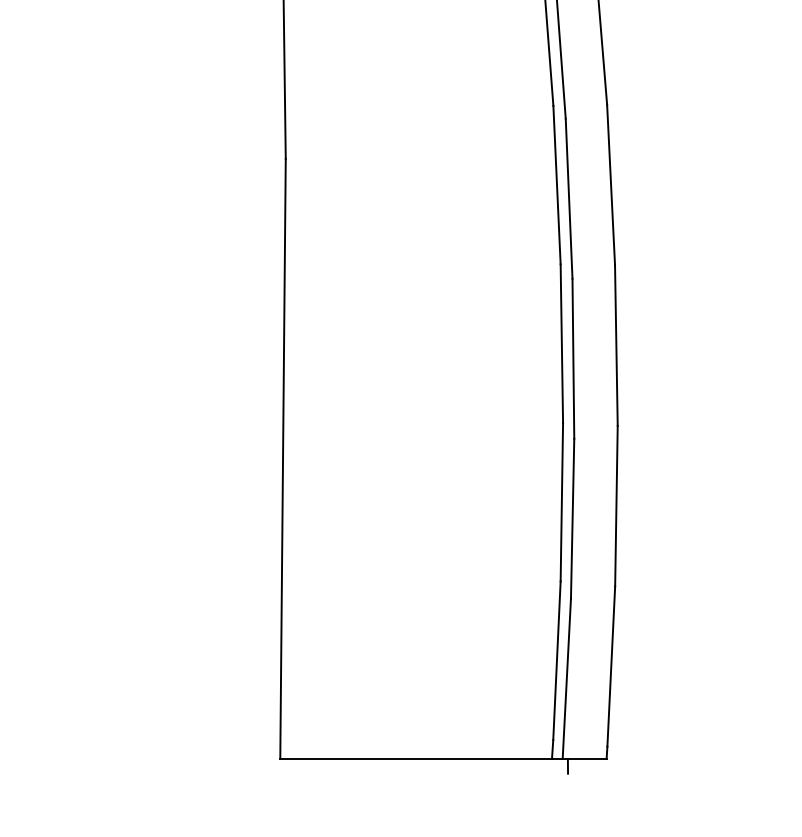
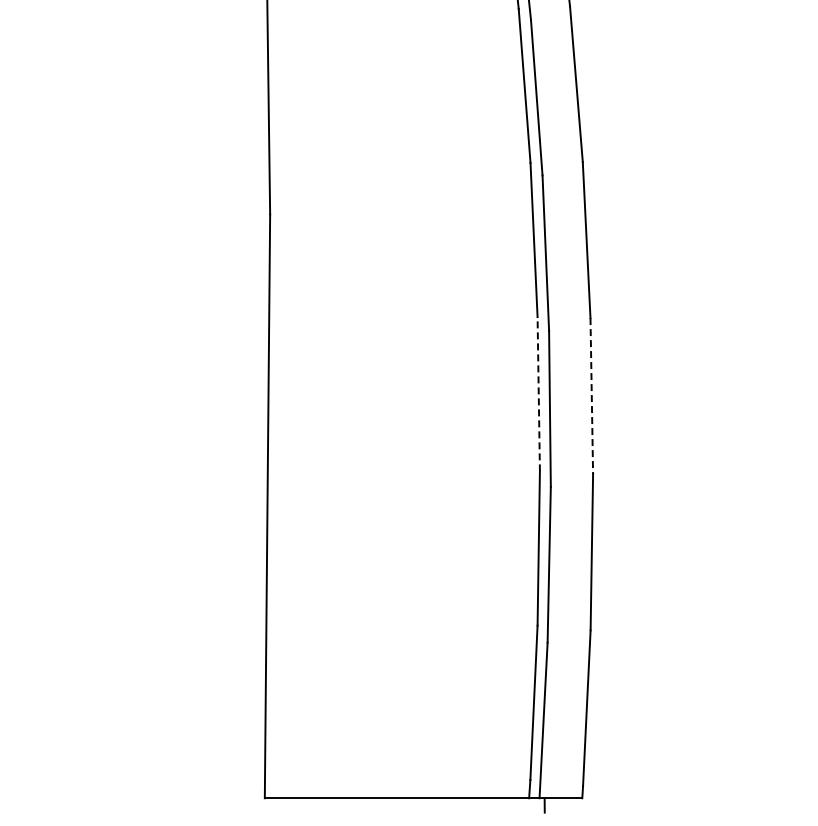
line: (561, 342) -> (538, 393), solid -> dashed
line: (616, 345) -> (591, 396), solid -> dashed

